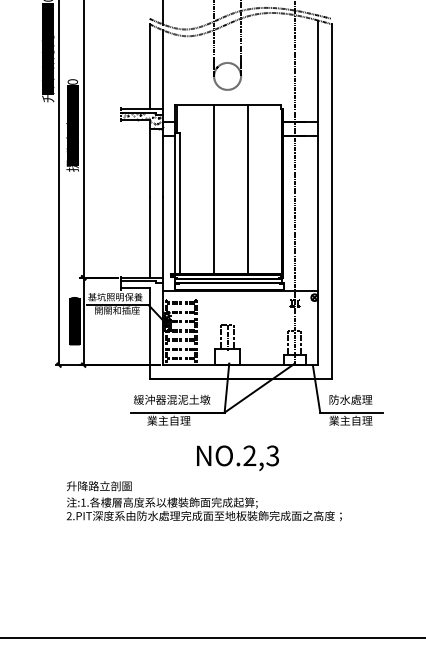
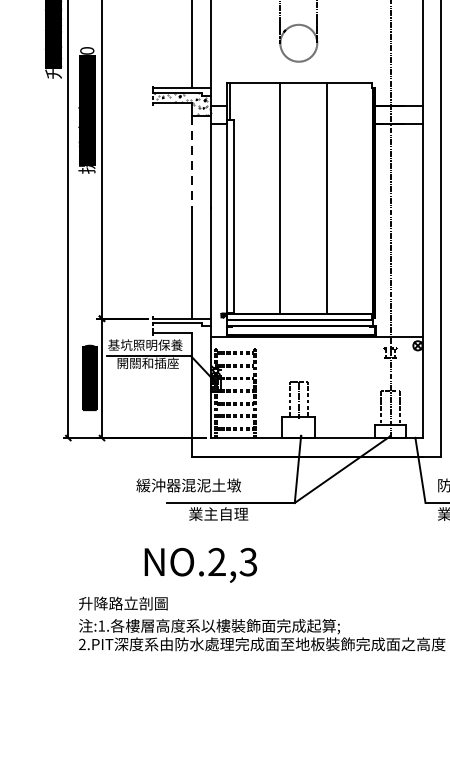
line: (149, 163) -> (192, 162), solid -> dashed
text: (172, 399) -> (189, 485), moved
text: (237, 457) -> (200, 564), moved

